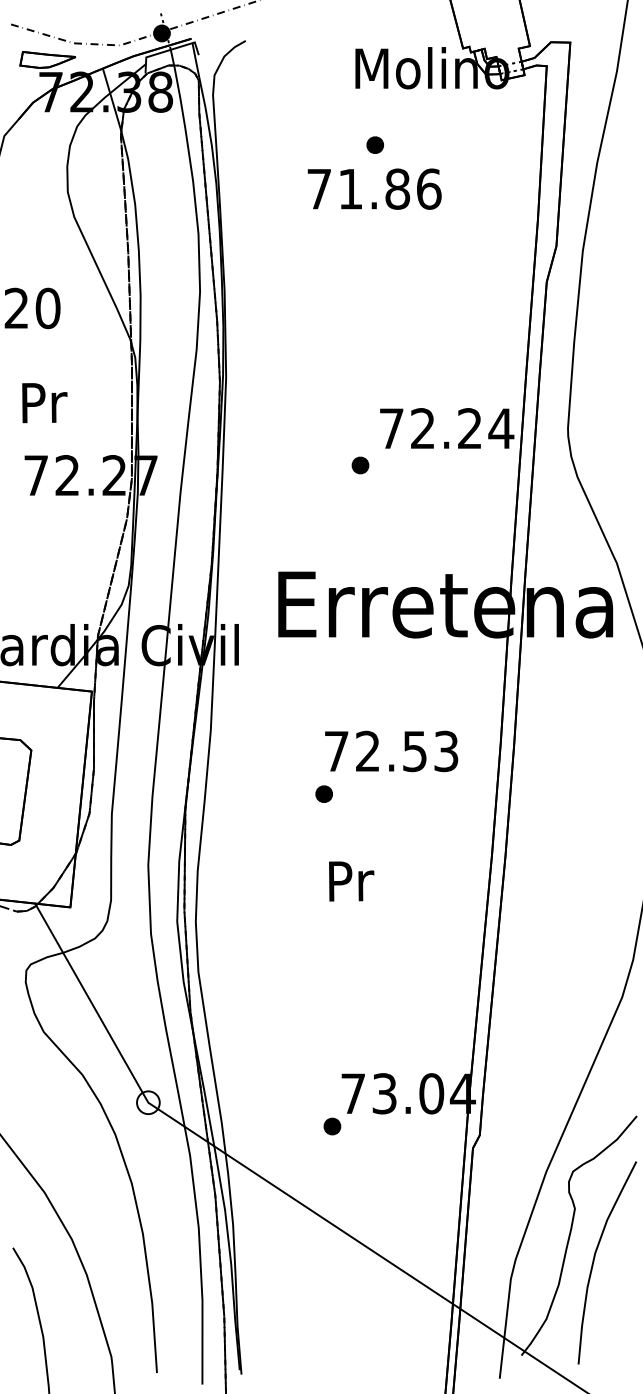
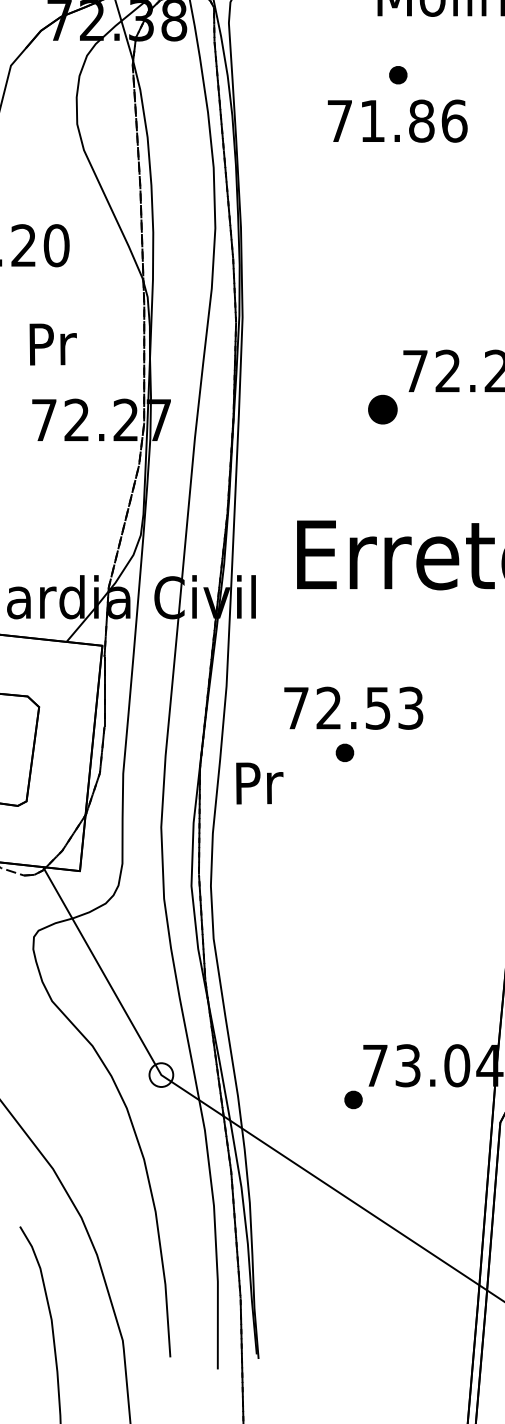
part: (360, 465) -> (382, 409), size x1.6
text: (391, 751) -> (353, 708), moved
text: (351, 881) -> (259, 783), moved

